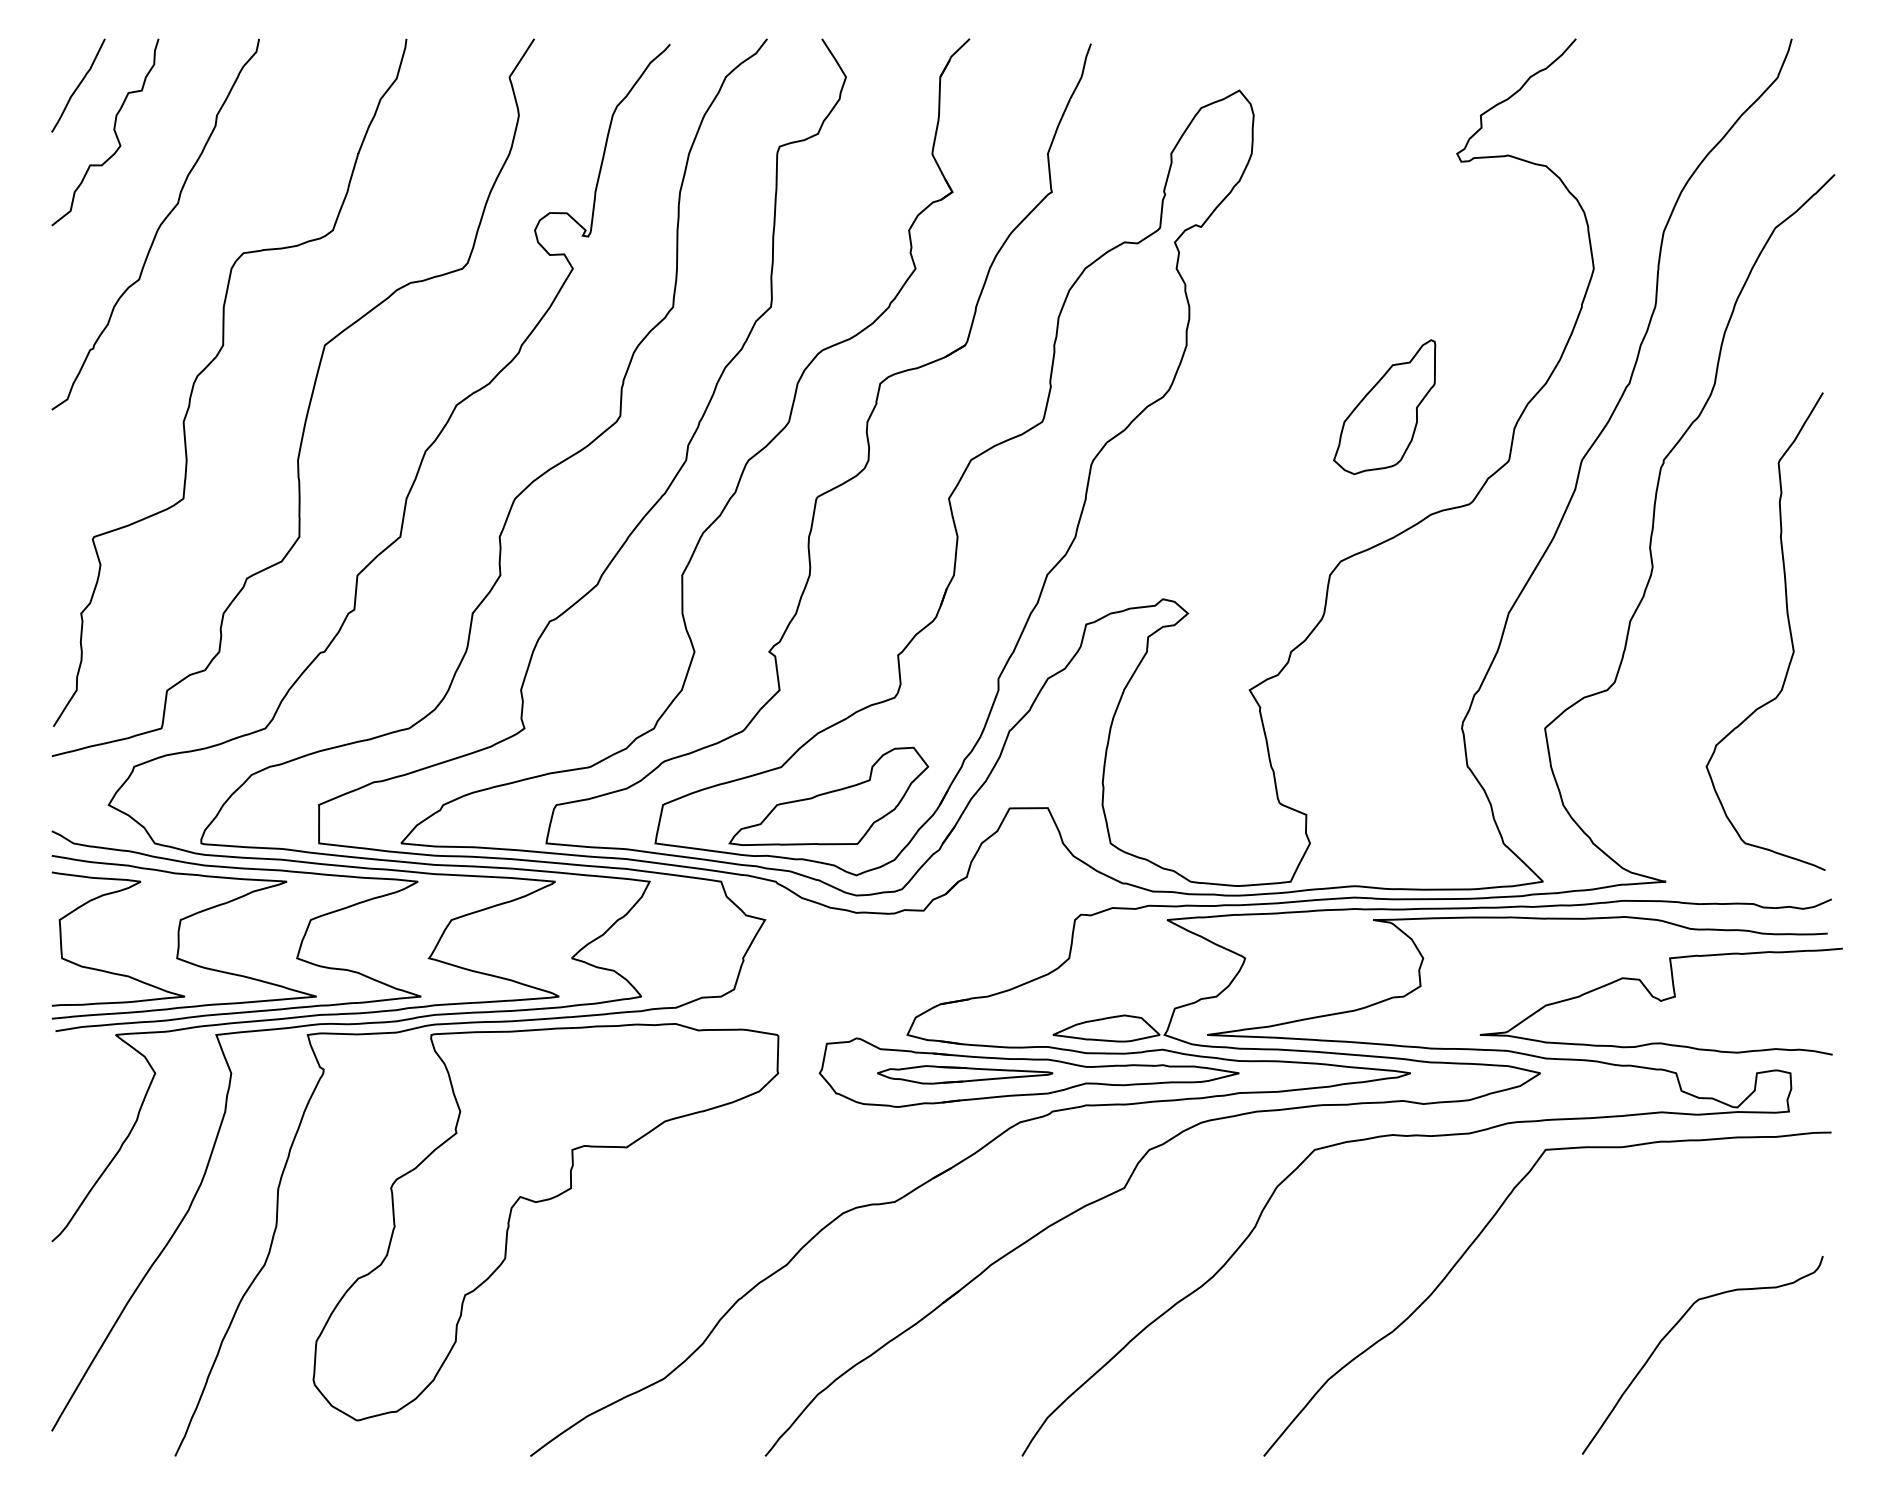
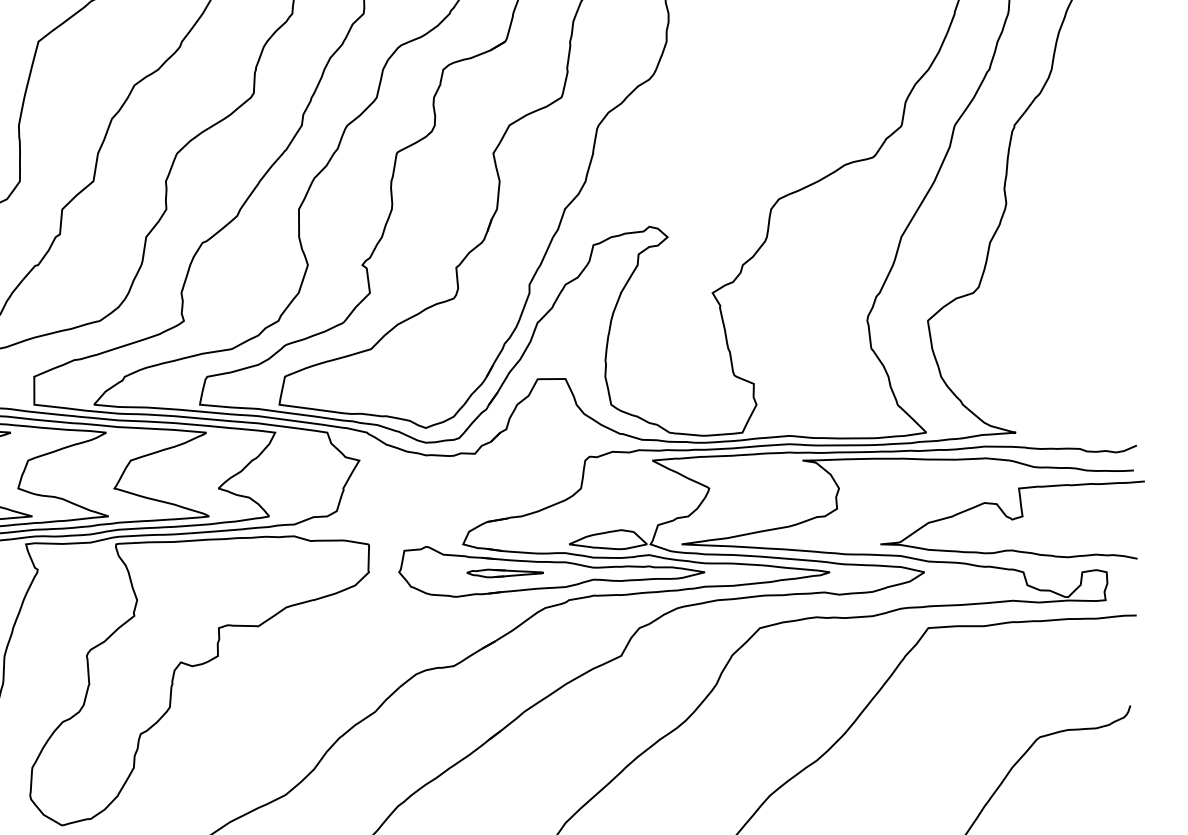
part: (1384, 407) -> (810, 87), removed
curve: (1788, 627) -> (1105, 247), removed
part: (828, 795) -> (405, 369), removed
part: (965, 1074) -> (505, 573), size x0.6

